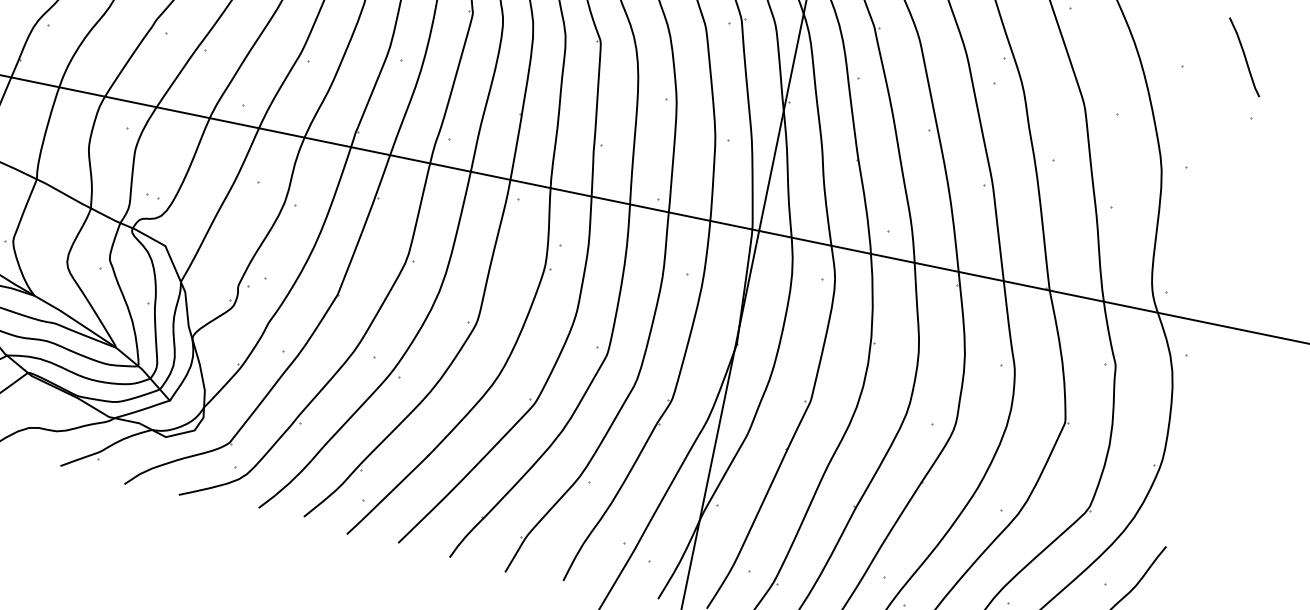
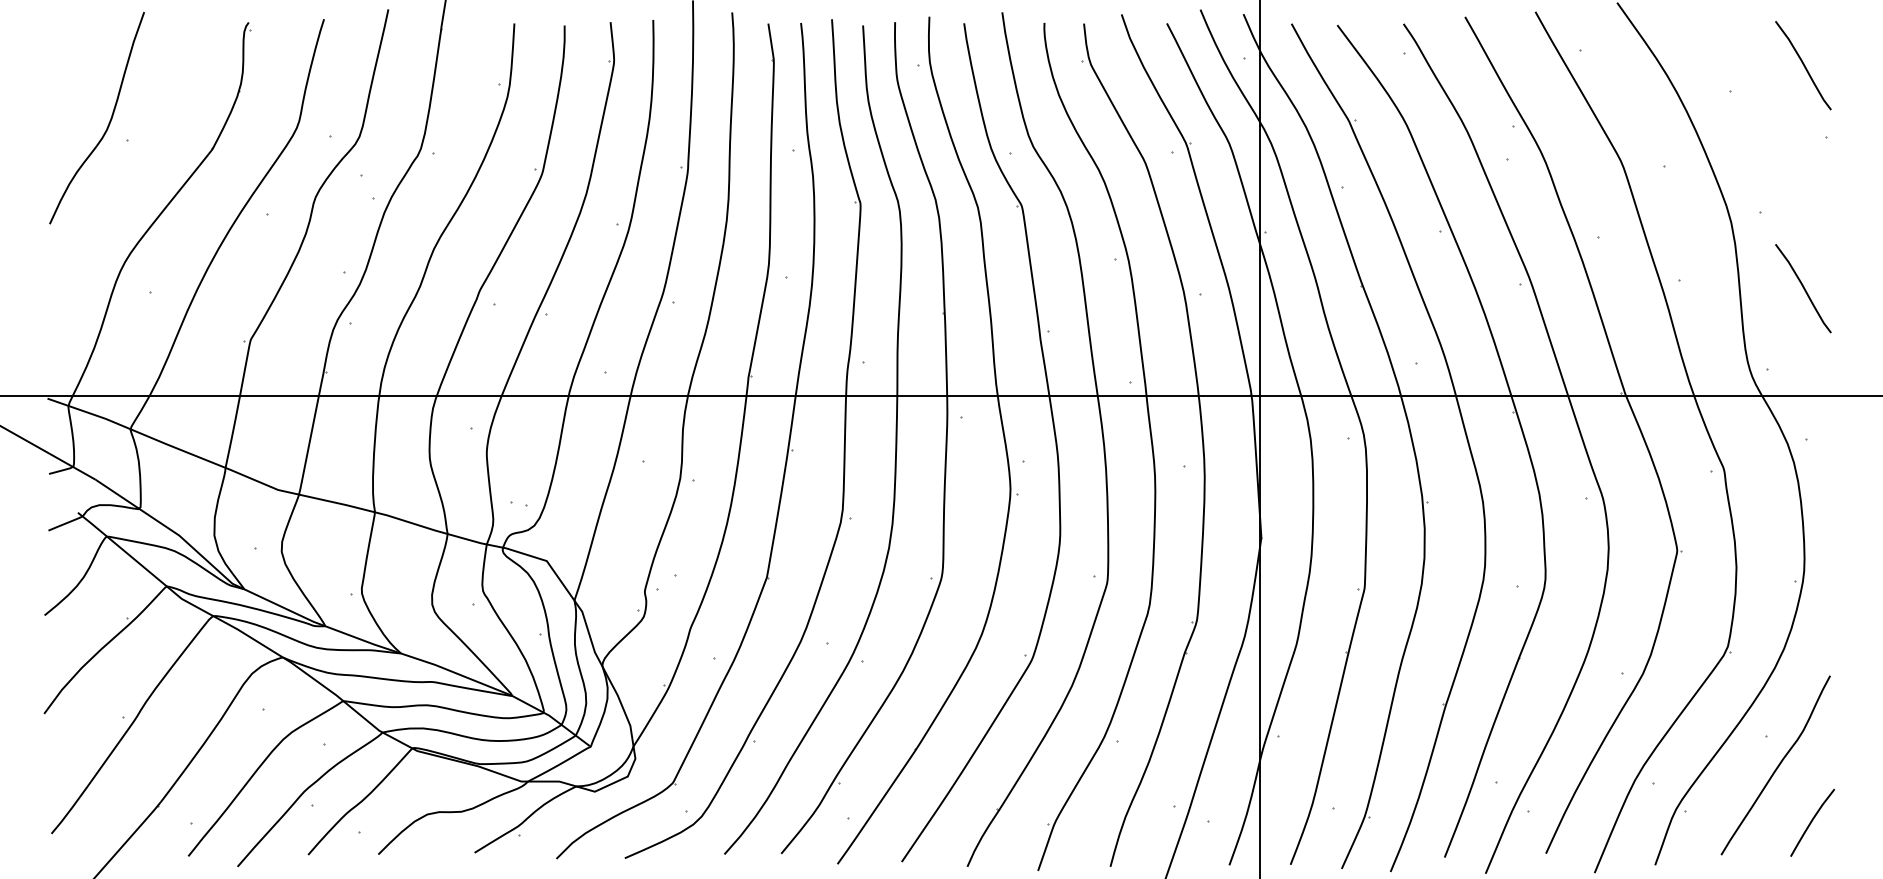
curve: (1208, 234) -> (1803, 288), added

